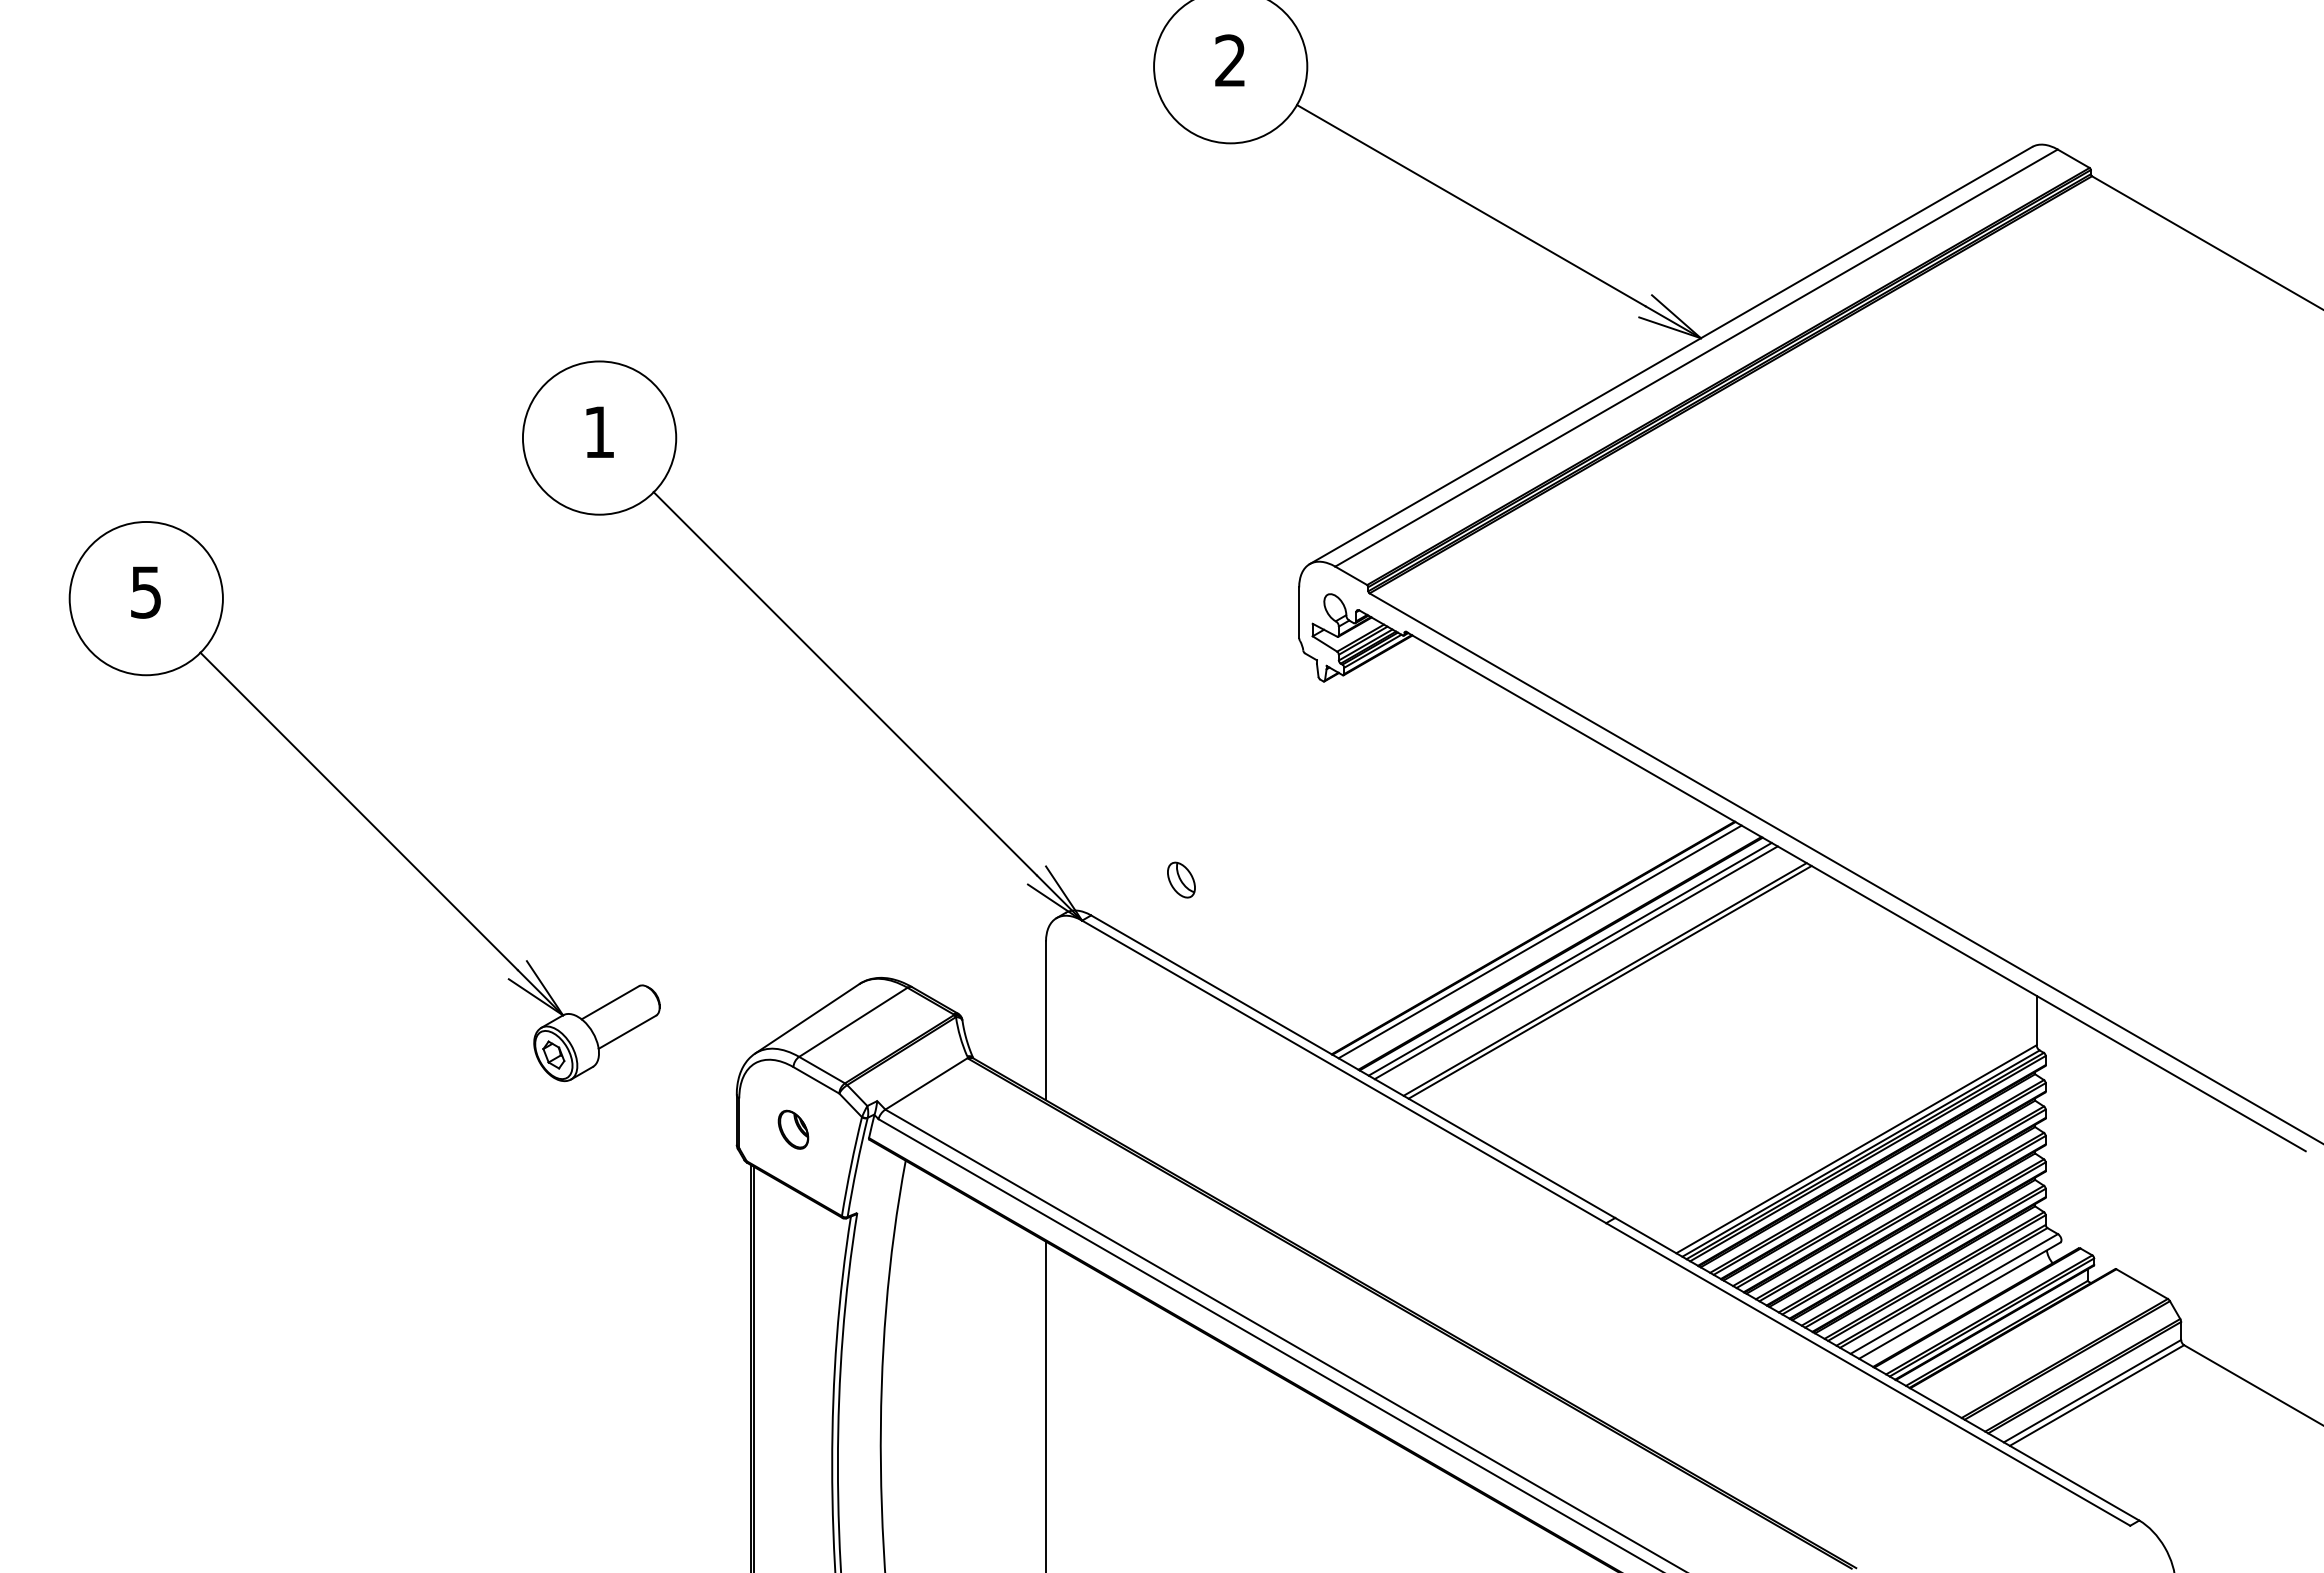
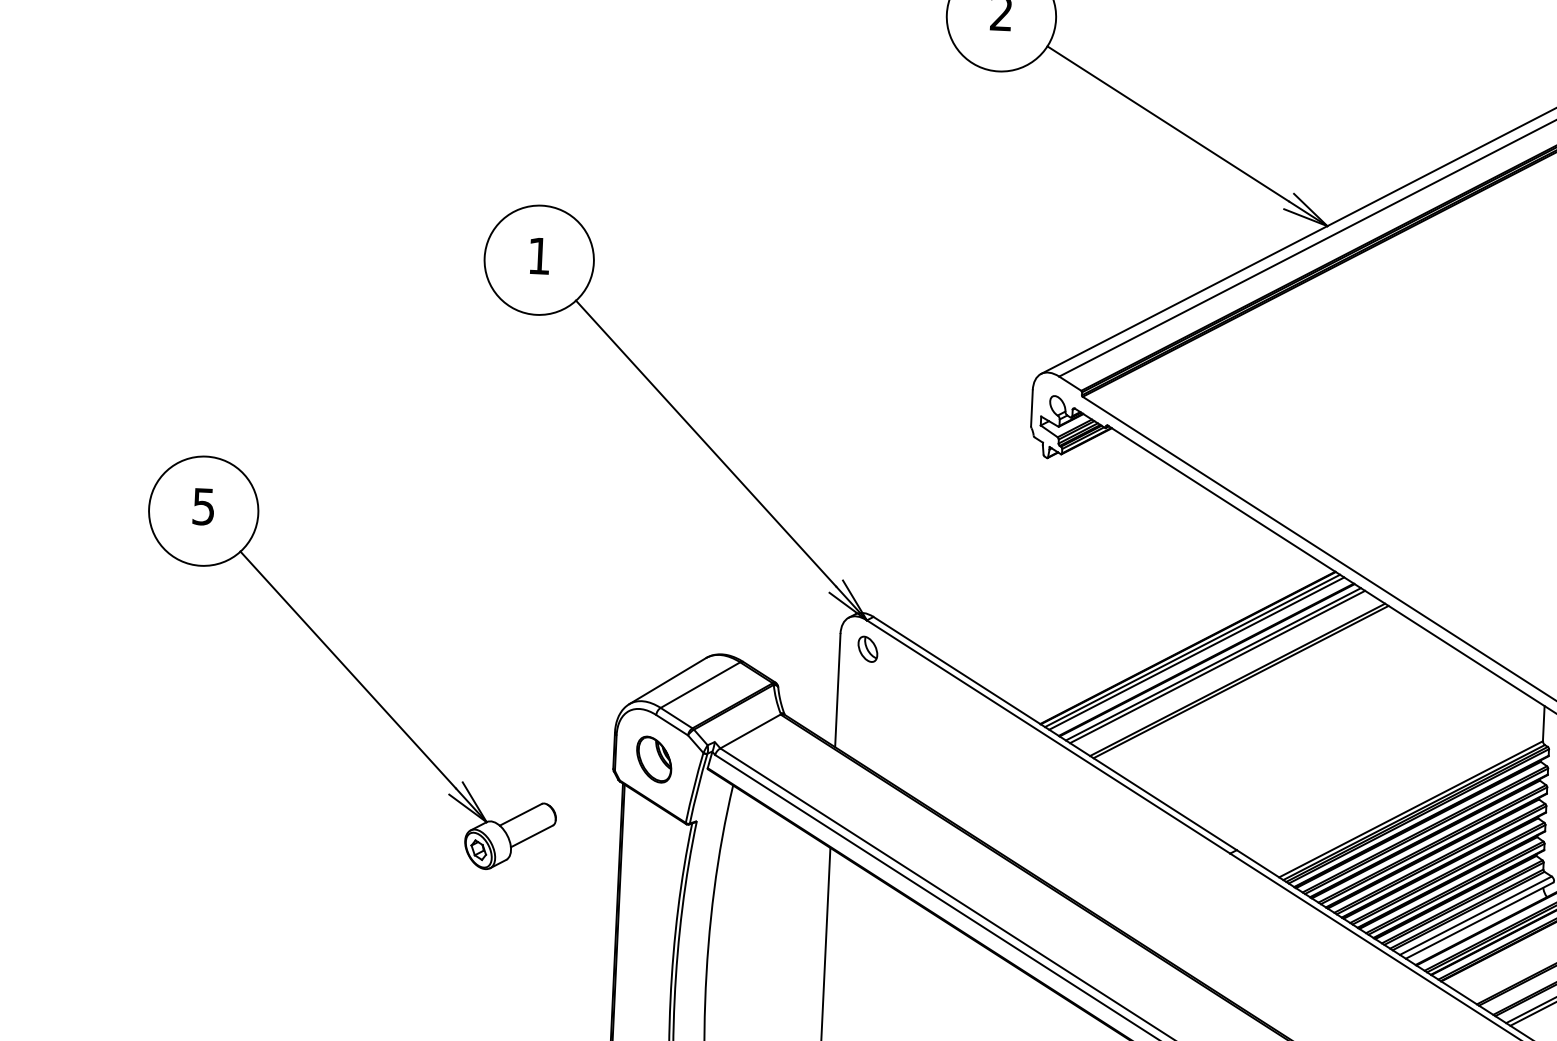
part: (357, 808) -> (347, 667), moved
part: (1181, 879) -> (867, 648), moved
line: (1545, 945) -> (1196, 653), added
part: (793, 1129) -> (654, 759), size x1.67

